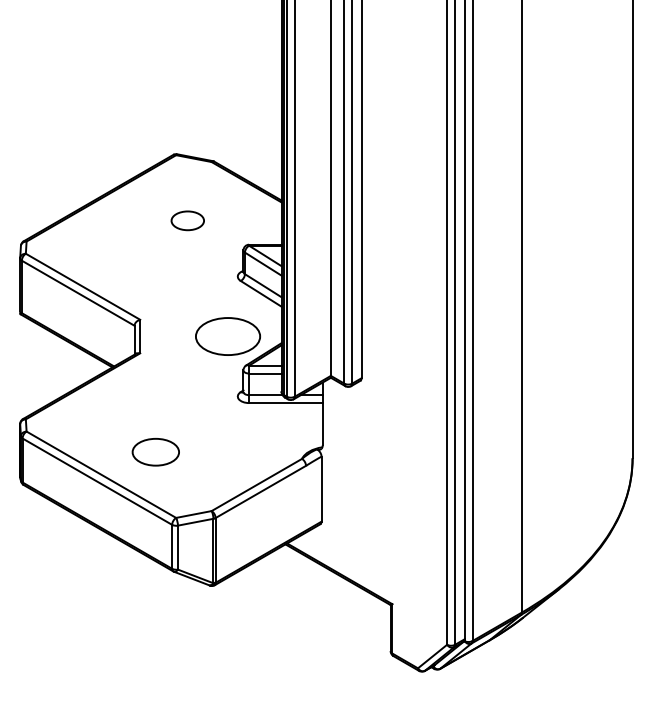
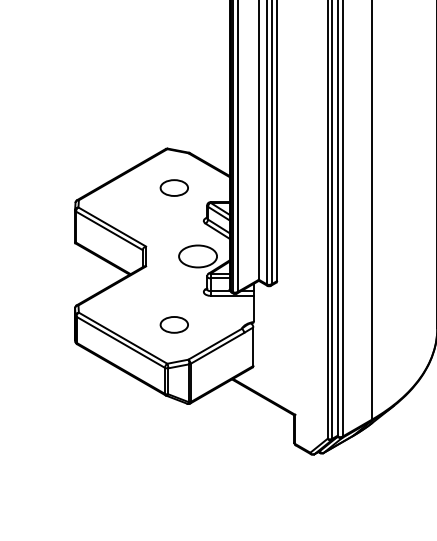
part: (186, 219) -> (173, 187), size x1.43
part: (154, 451) -> (173, 324), moved

